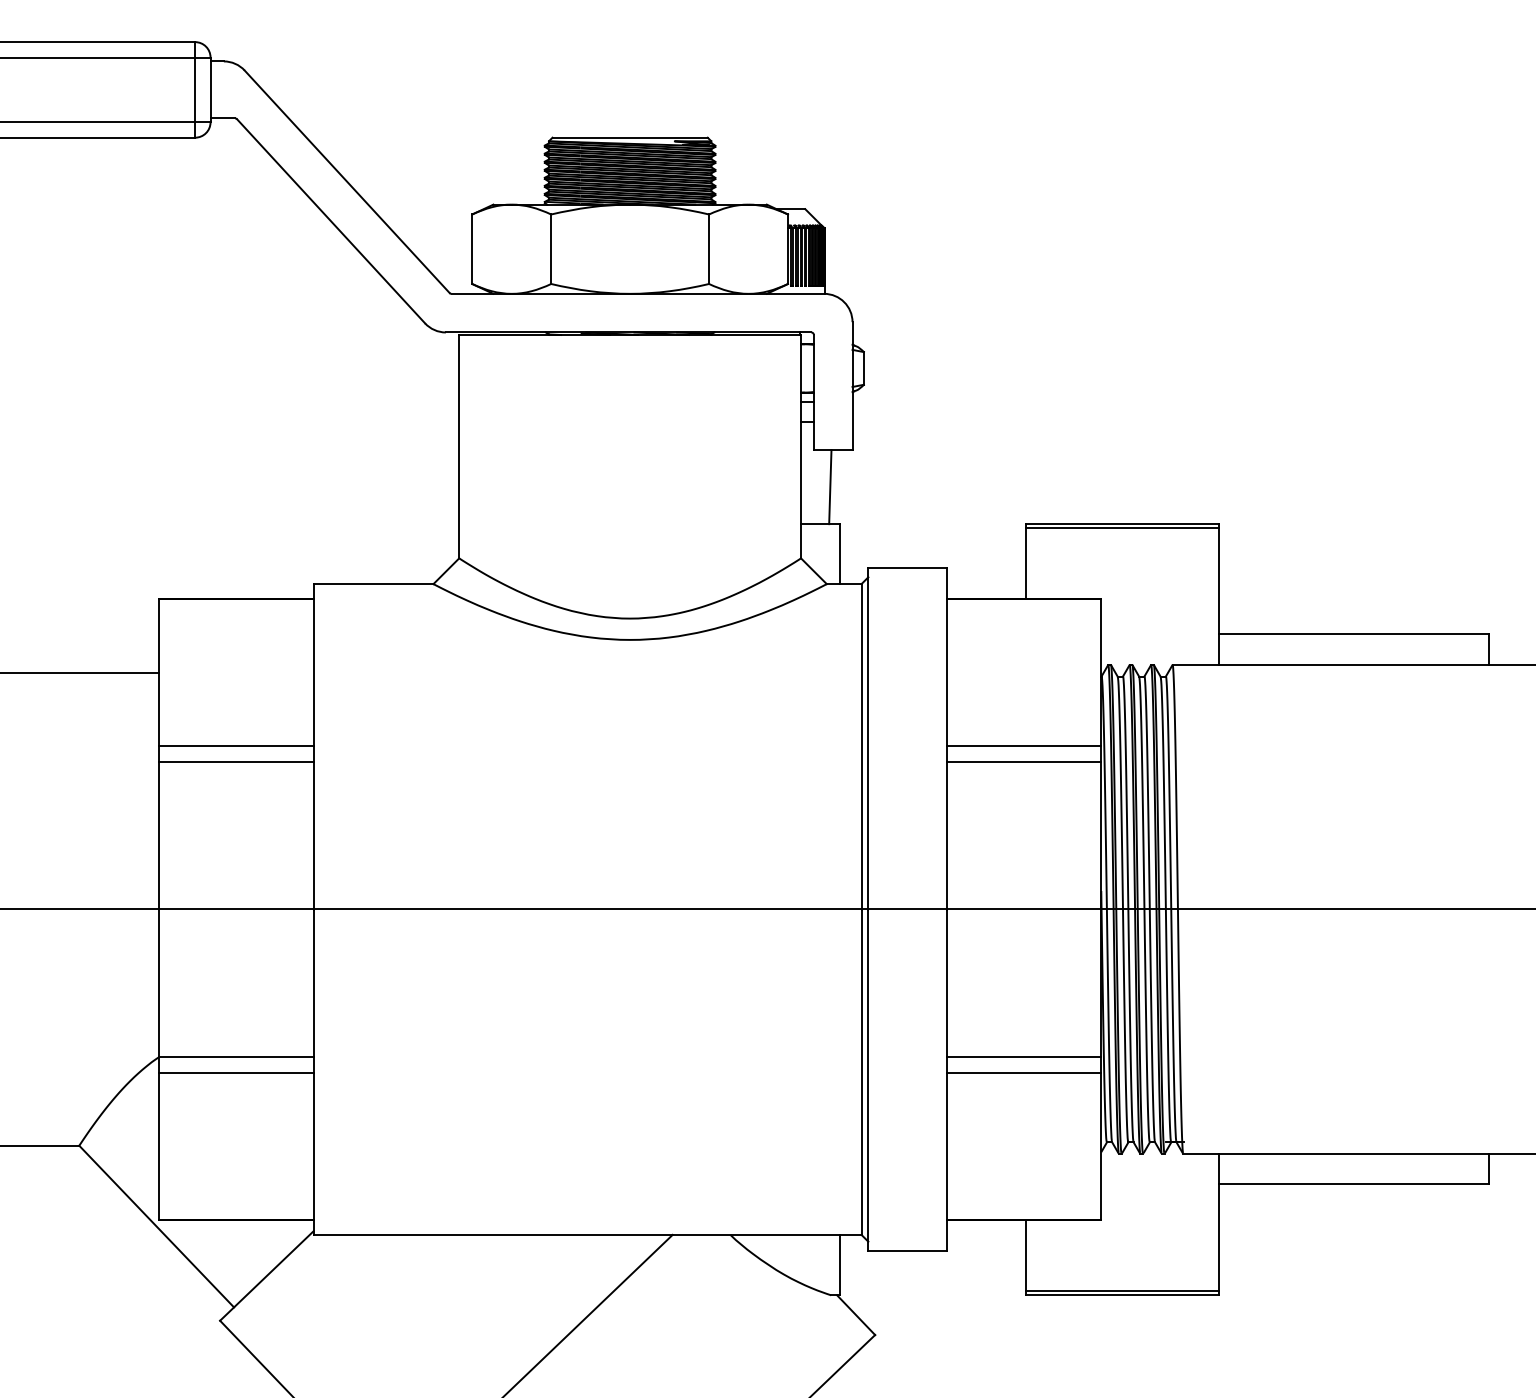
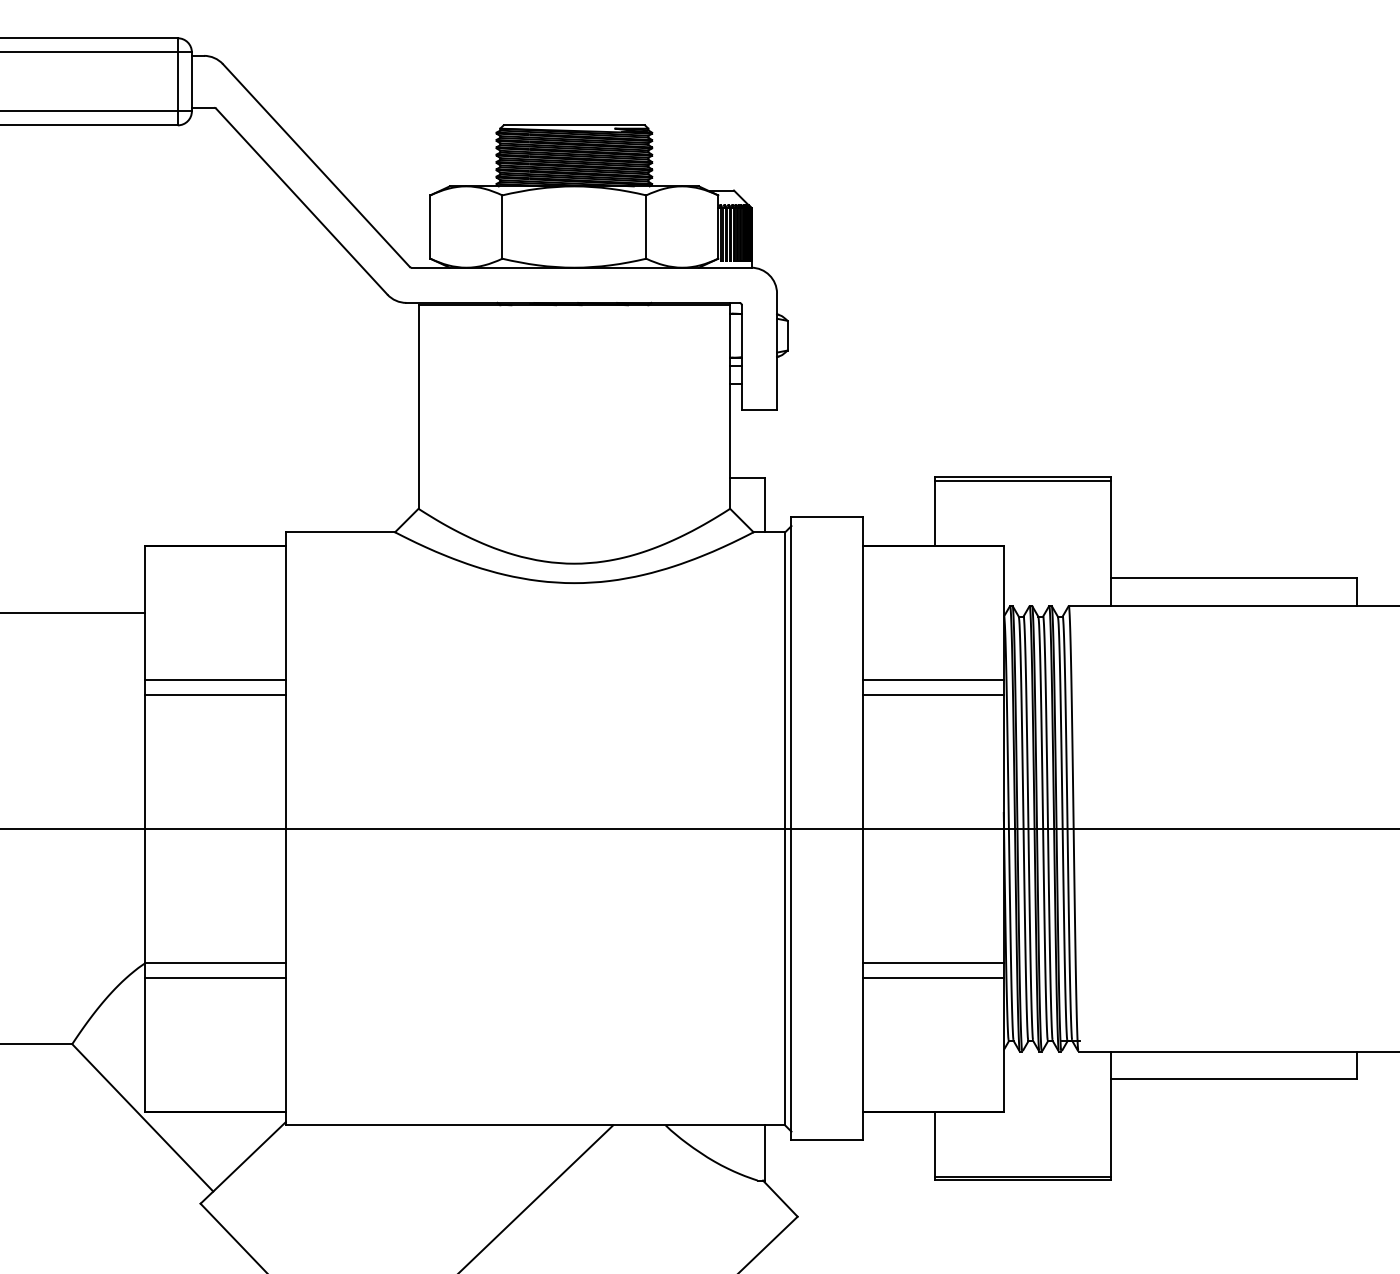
line: (829, 486) -> (756, 443), removed

